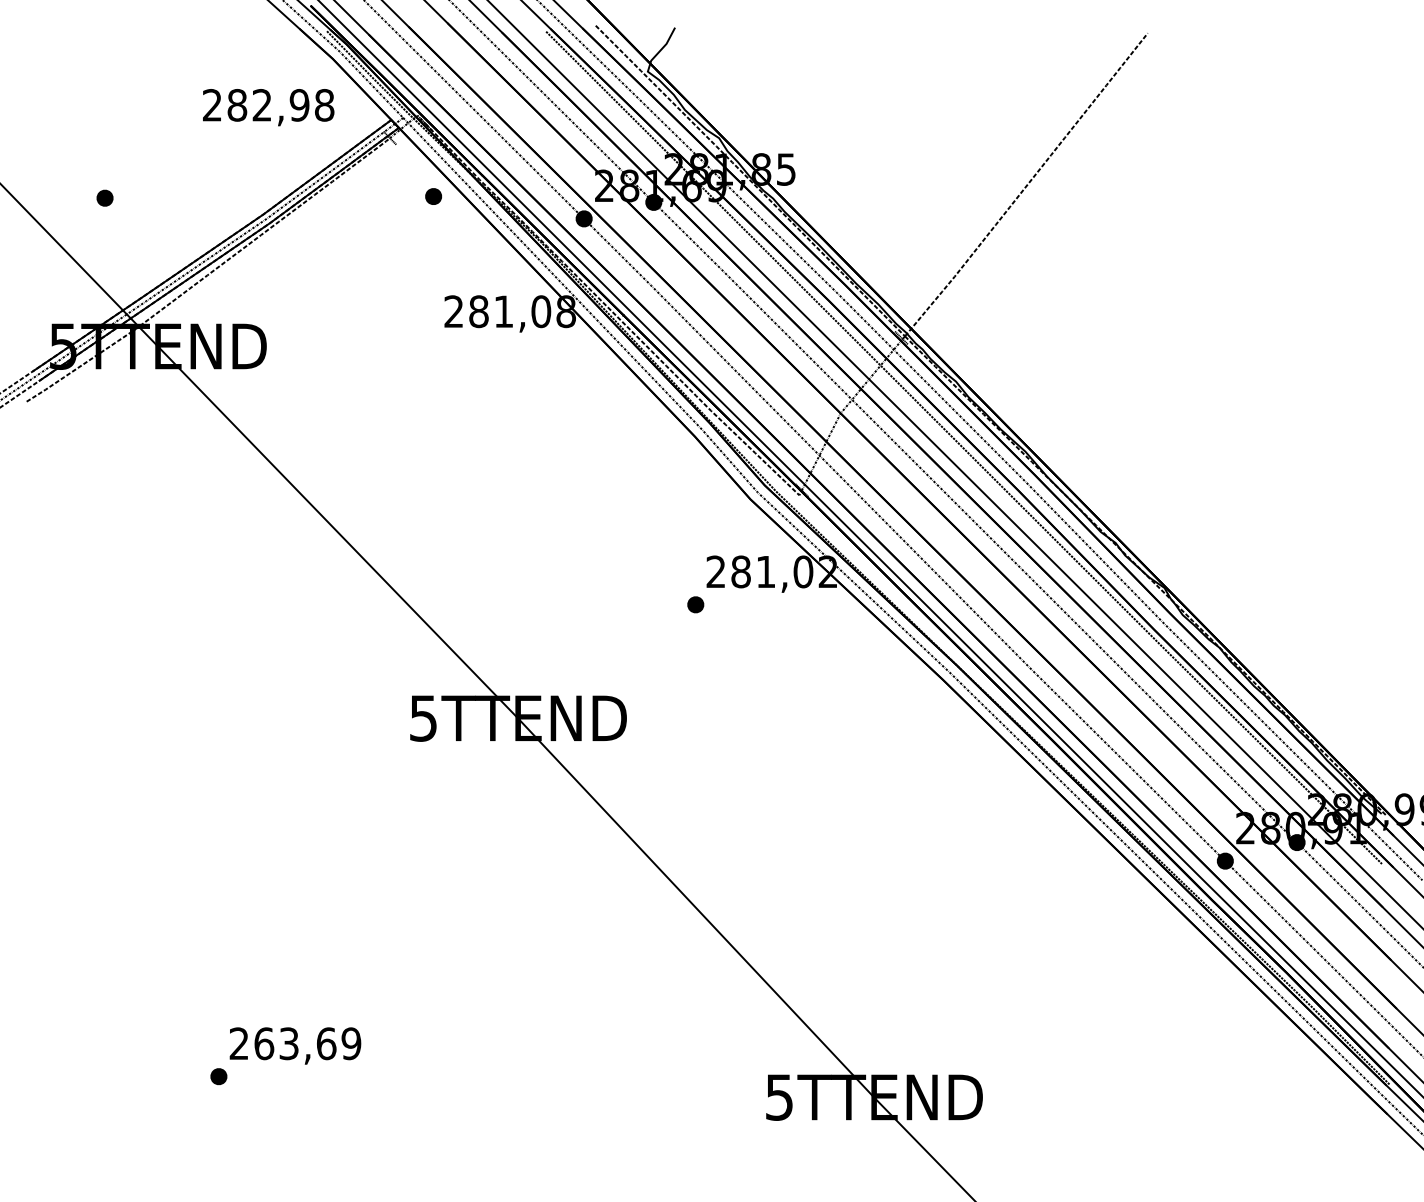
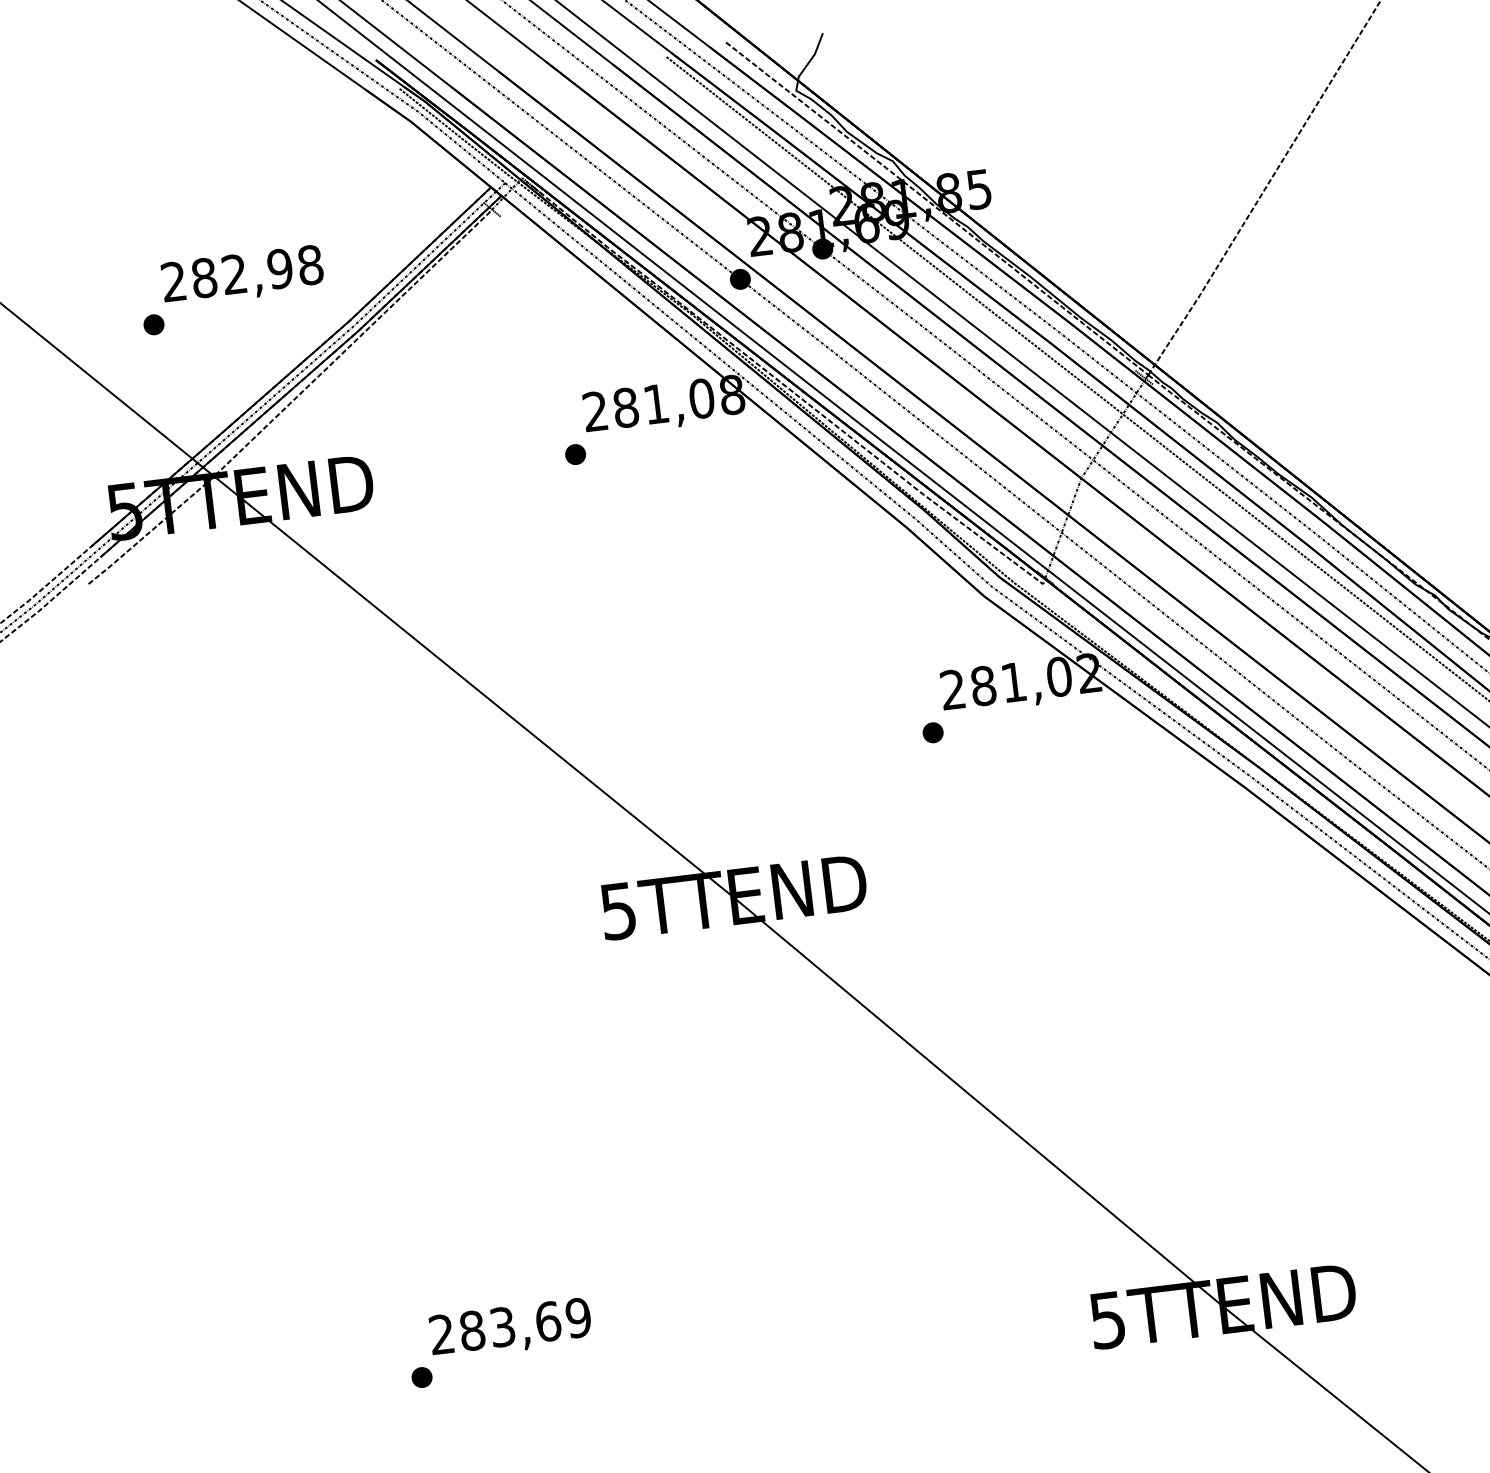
text: (268, 107) -> (242, 276), moved
part: (433, 196) -> (575, 454), moved
text: (264, 1043) -> (472, 1330), 263,69 -> 283,69

